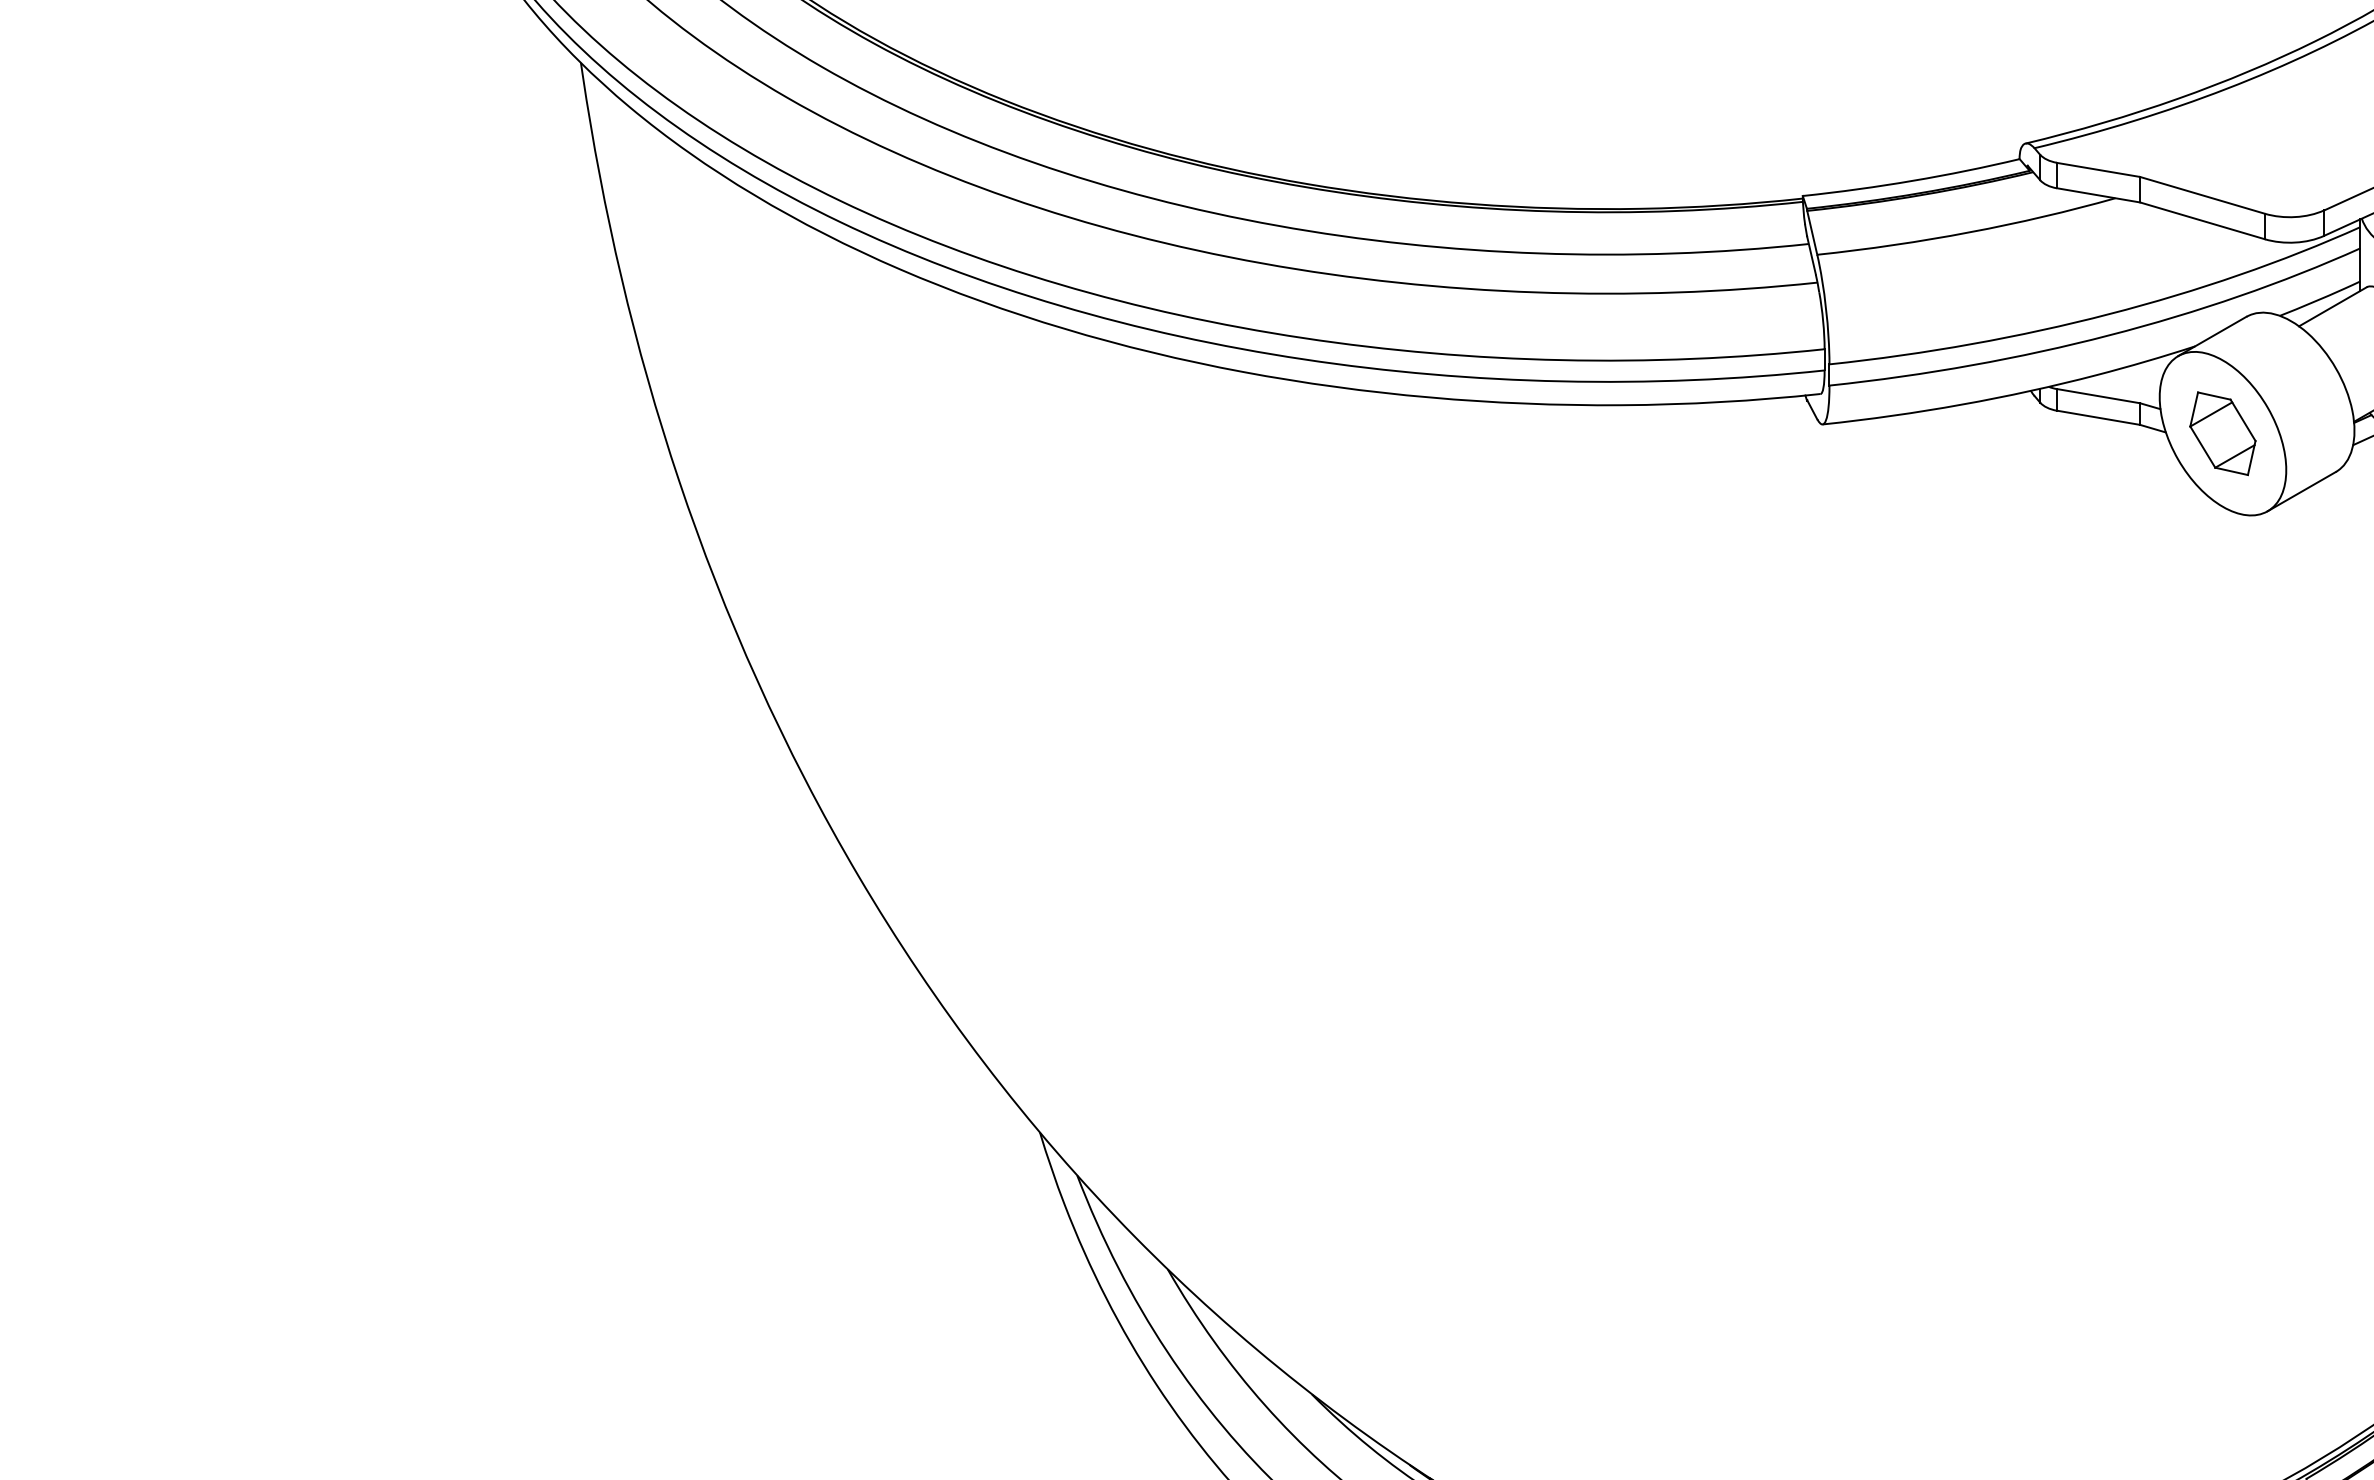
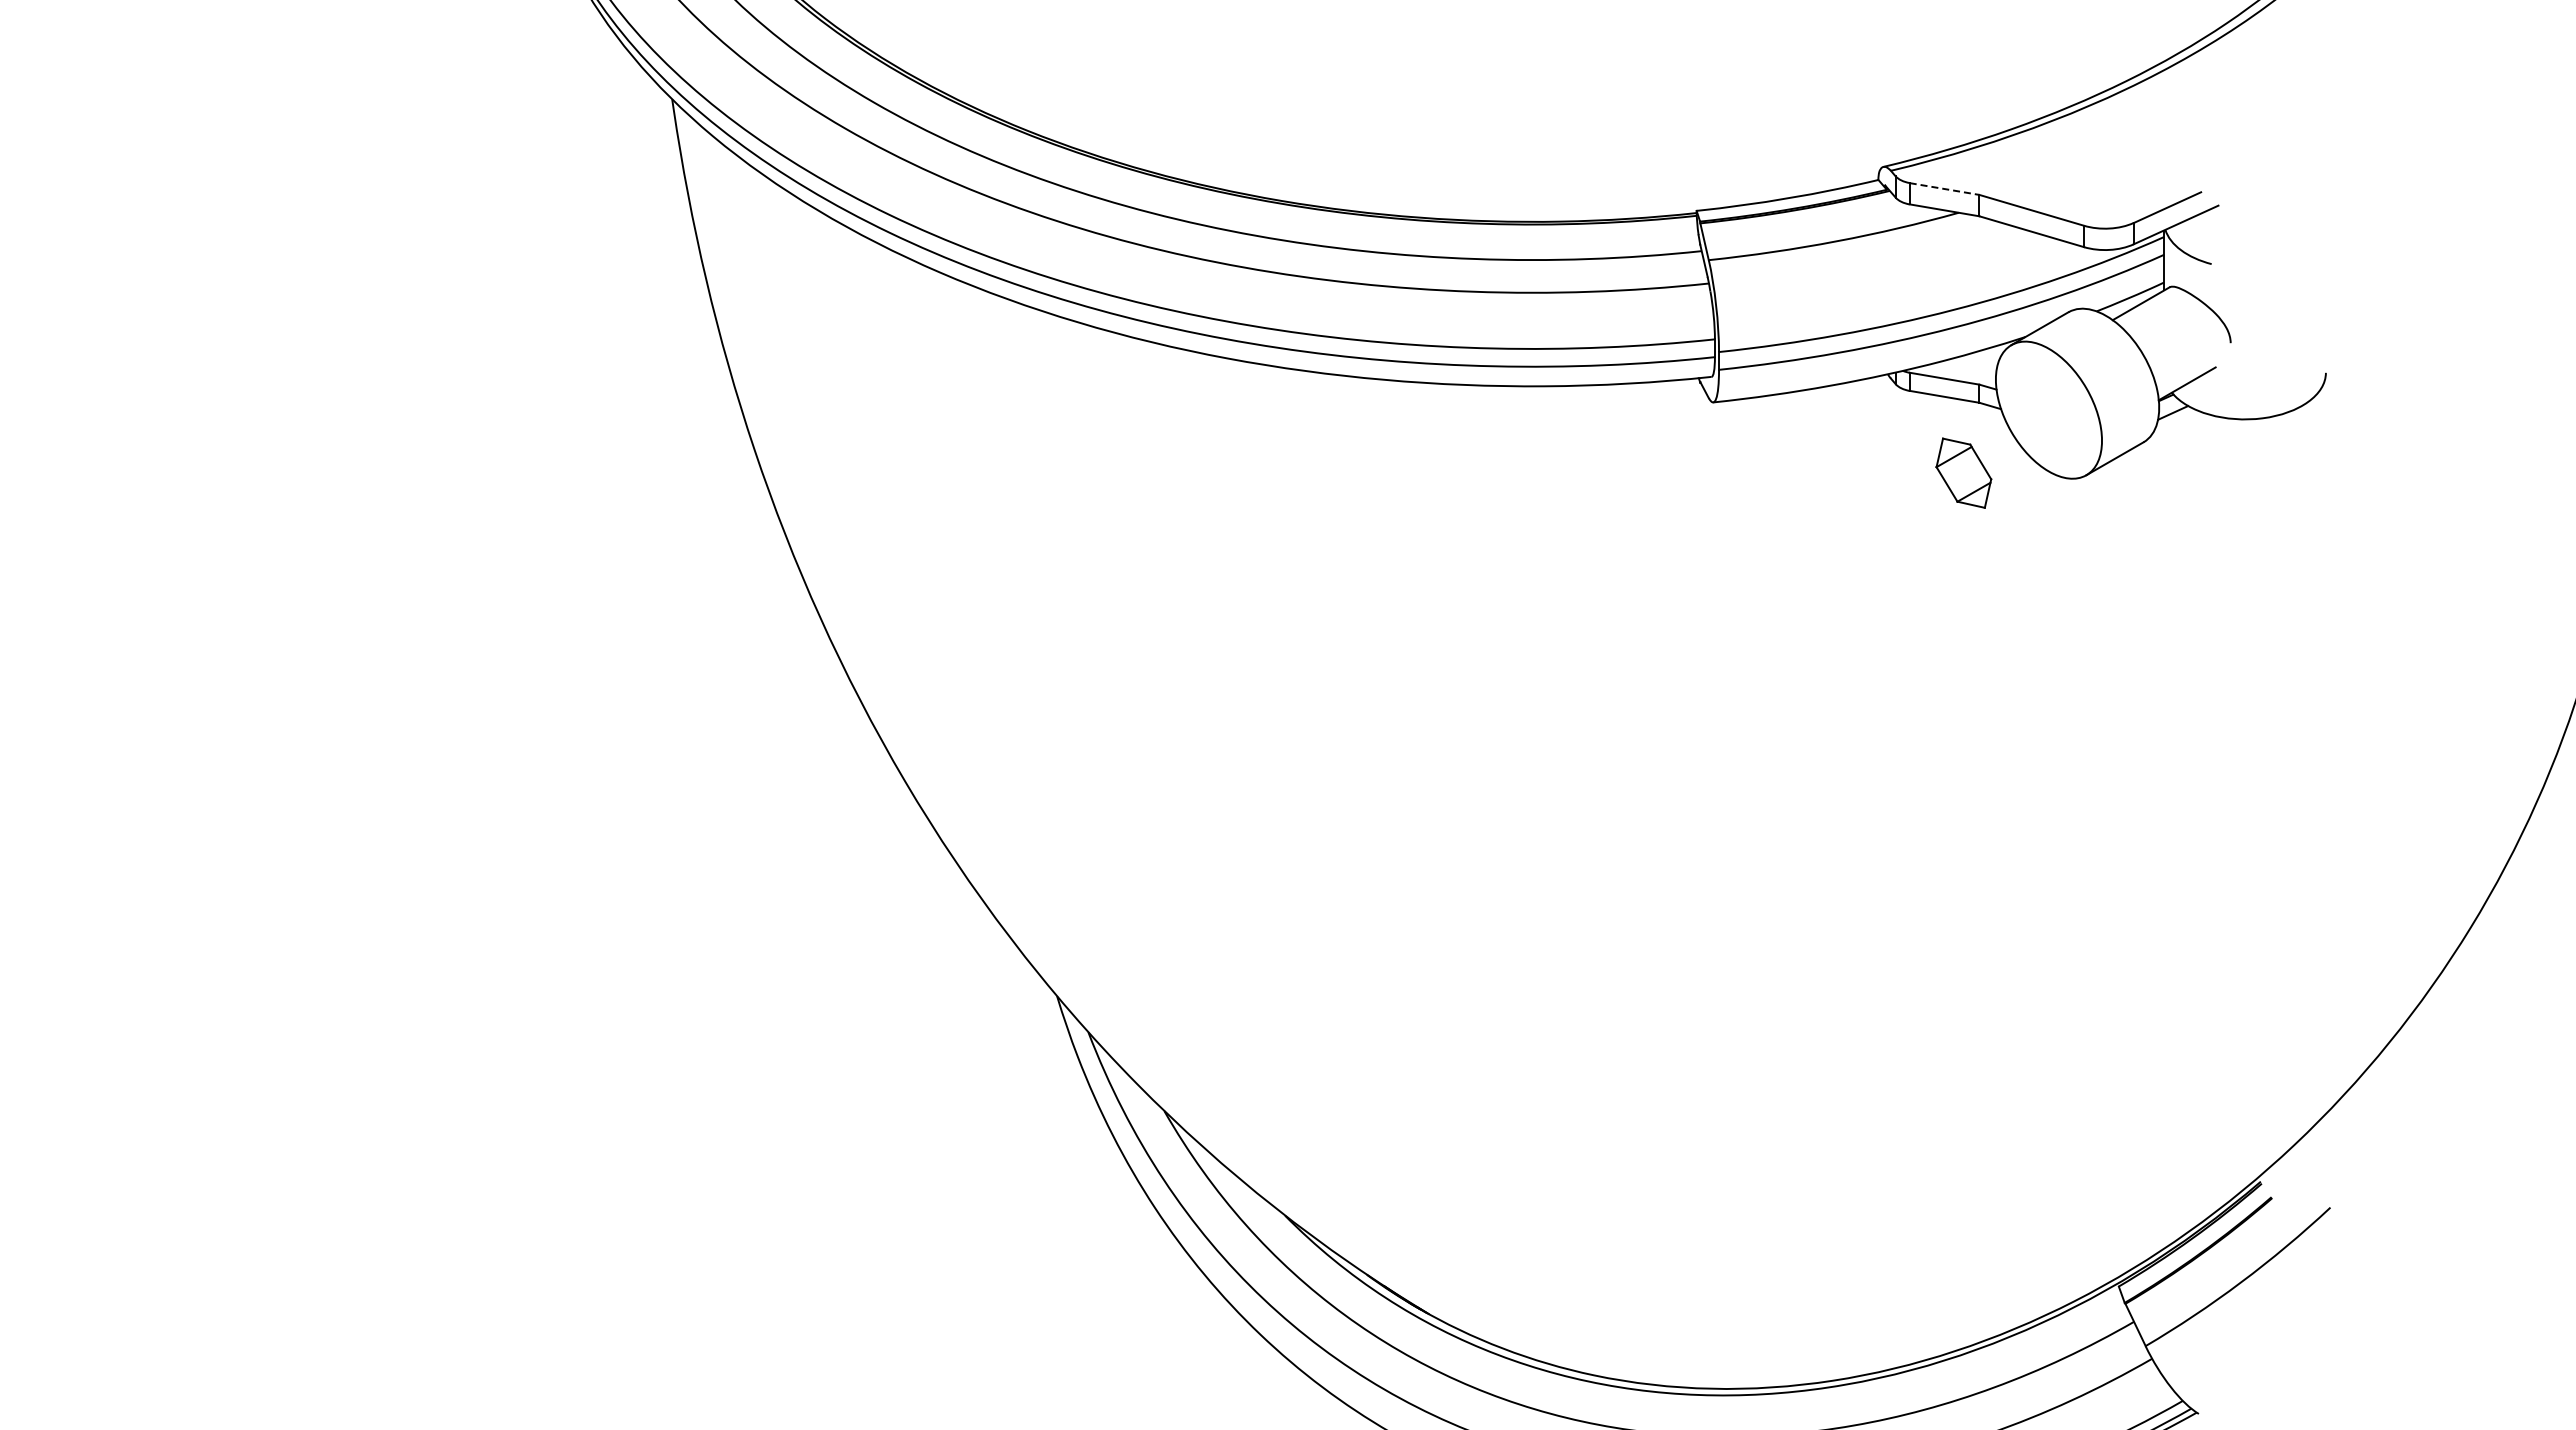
line: (2099, 170) -> (1945, 189), solid -> dashed
part: (2222, 432) -> (1963, 472), moved

